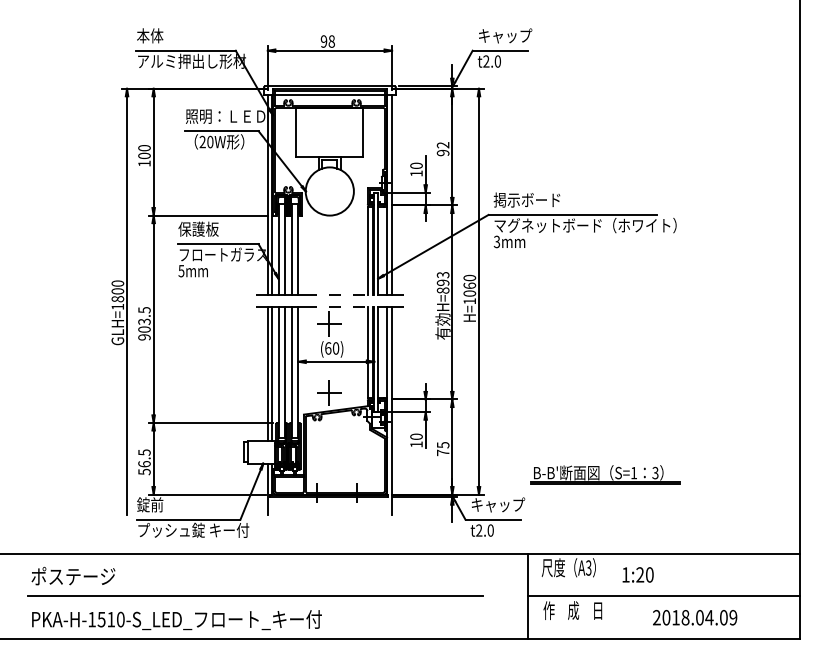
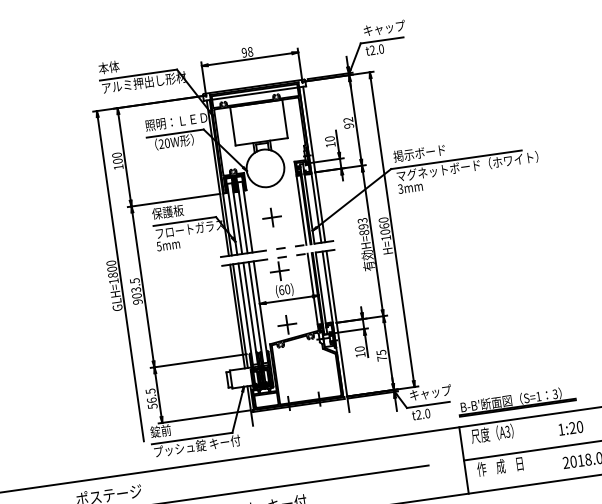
part: (329, 254) -> (272, 217), added
part: (605, 474) -> (516, 400), moved
text: (637, 574) -> (570, 428), moved

